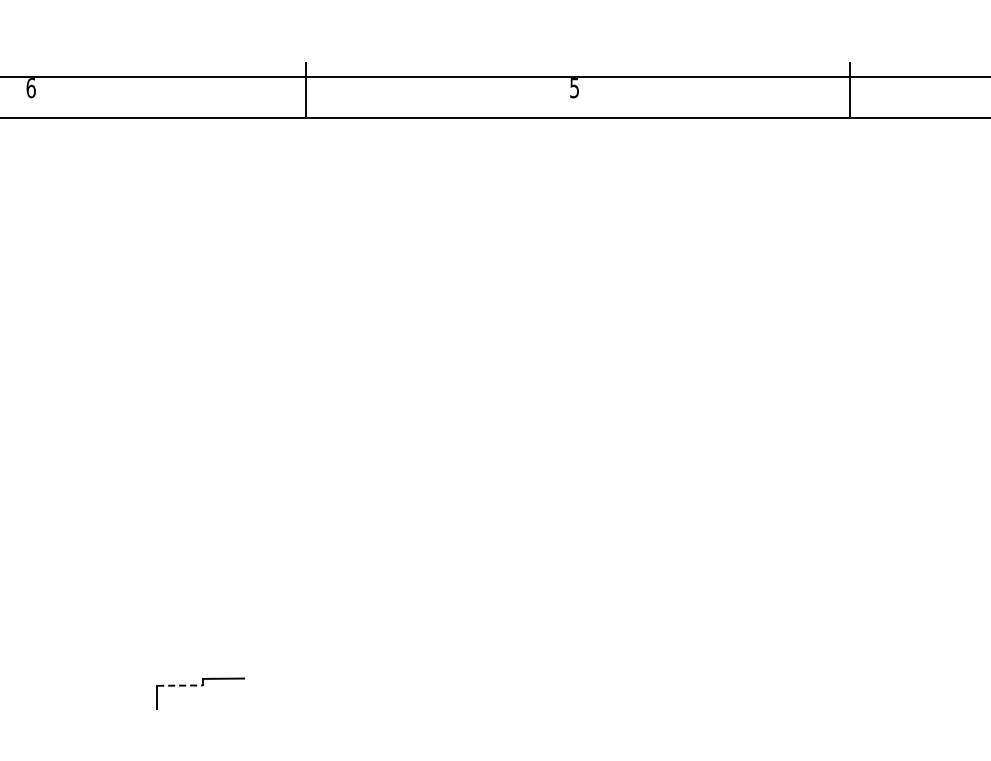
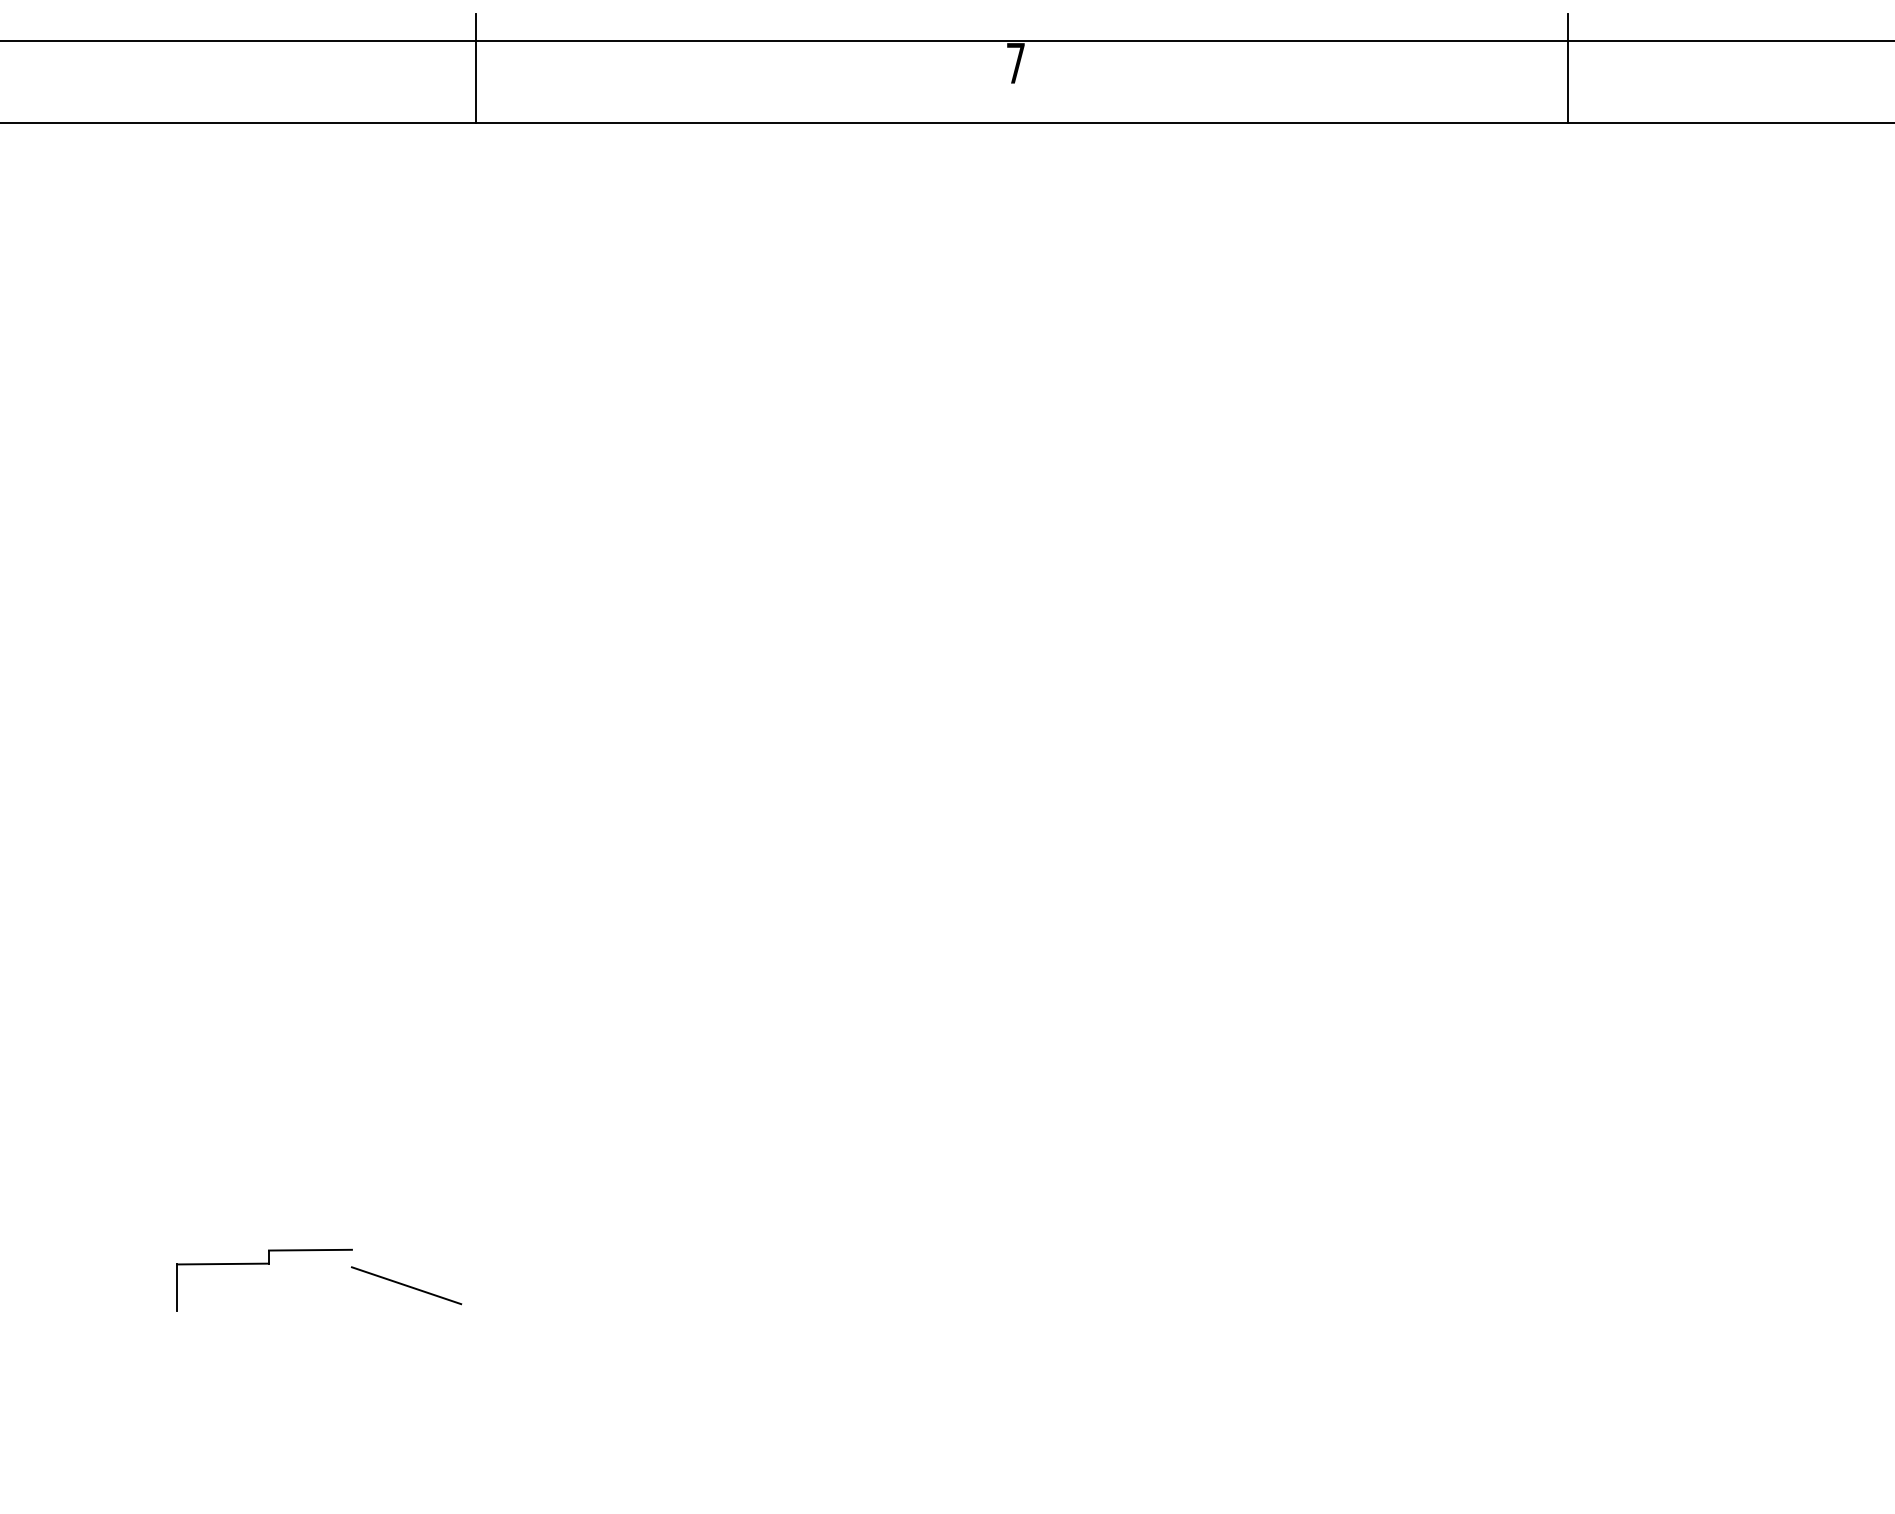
text: (574, 88) -> (1015, 64), 5 -> 7
line: (180, 685) -> (224, 1263), dashed -> solid
line: (271, 696) -> (406, 1285), added

